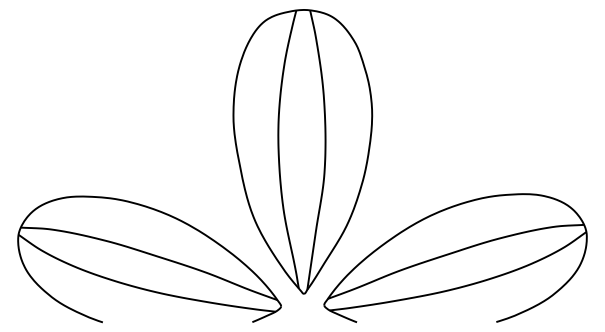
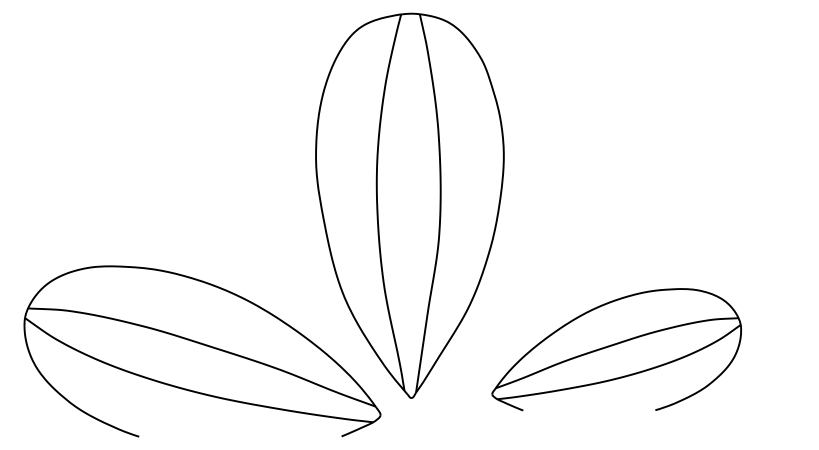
part: (455, 257) -> (616, 348), size x0.7

